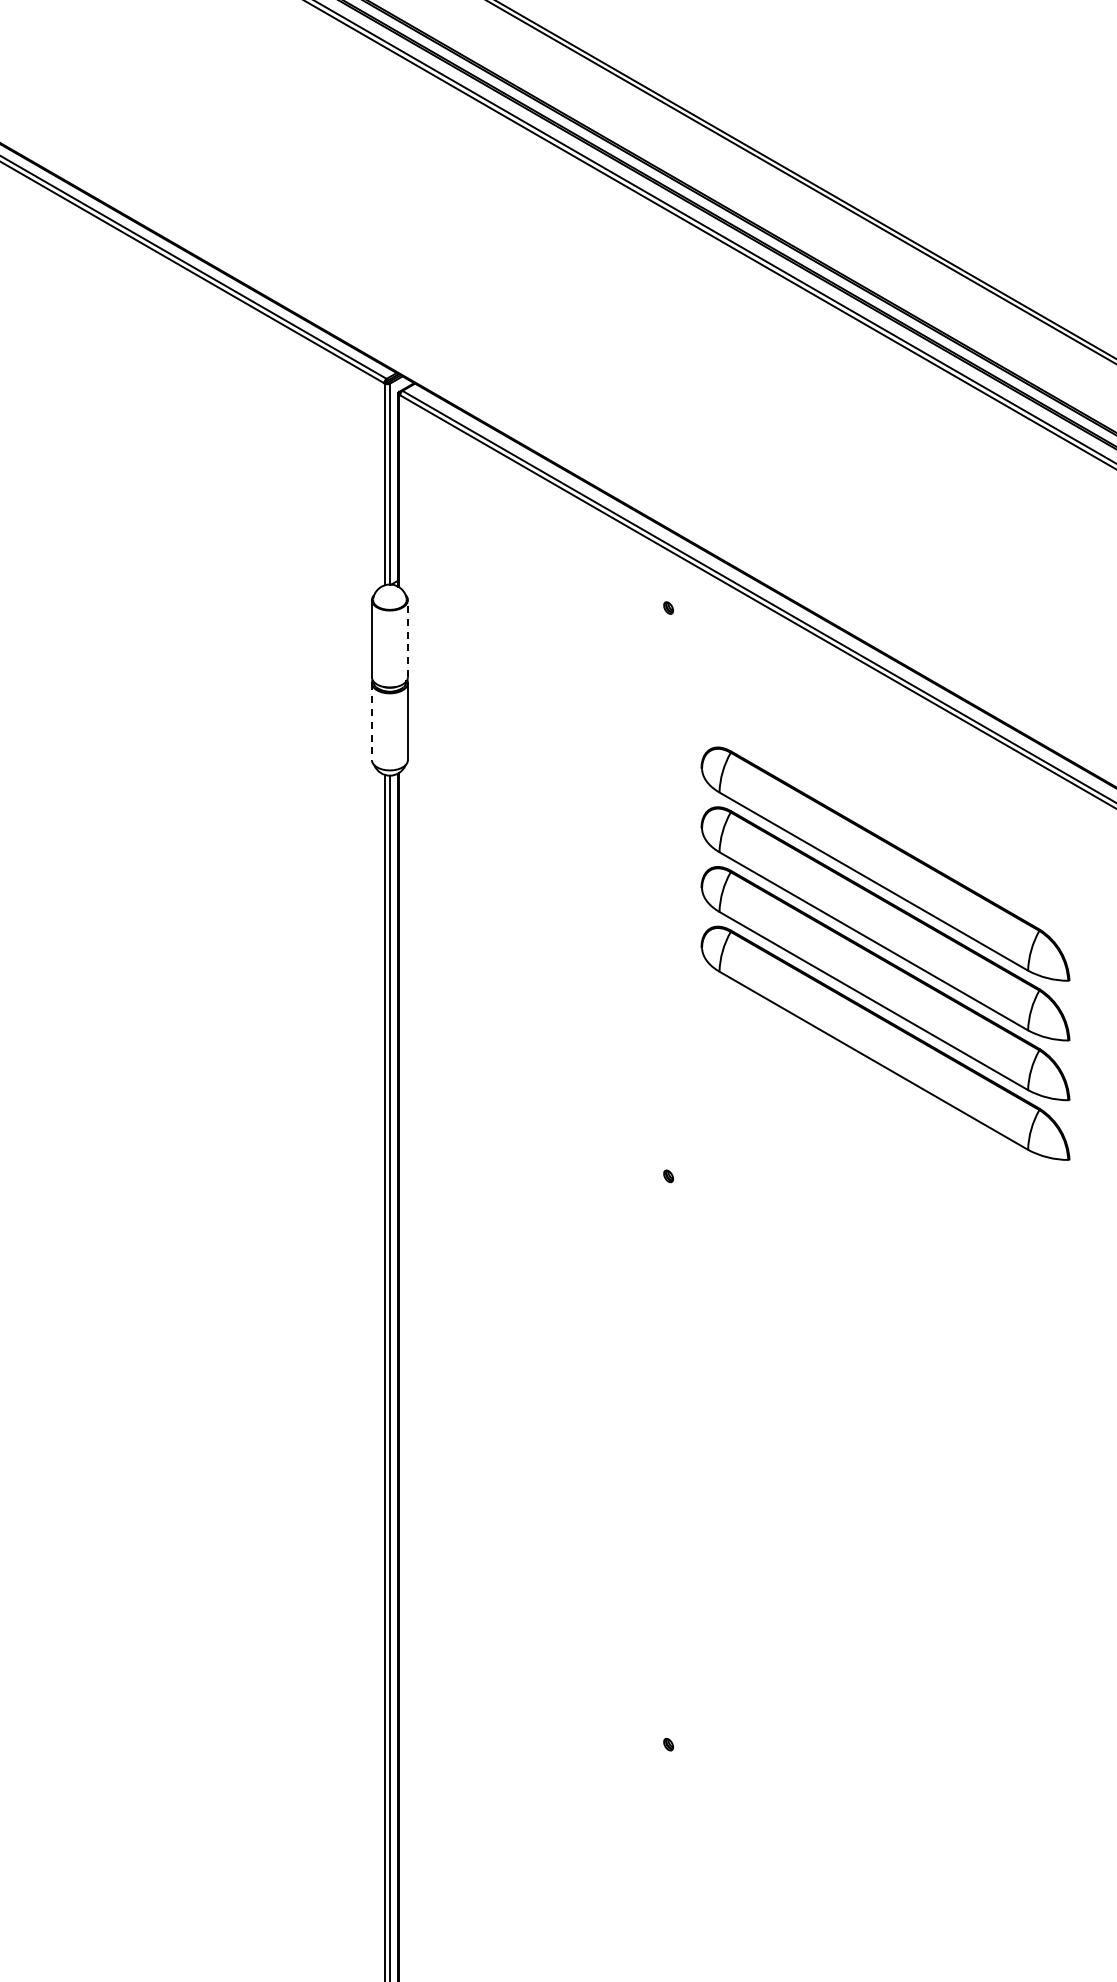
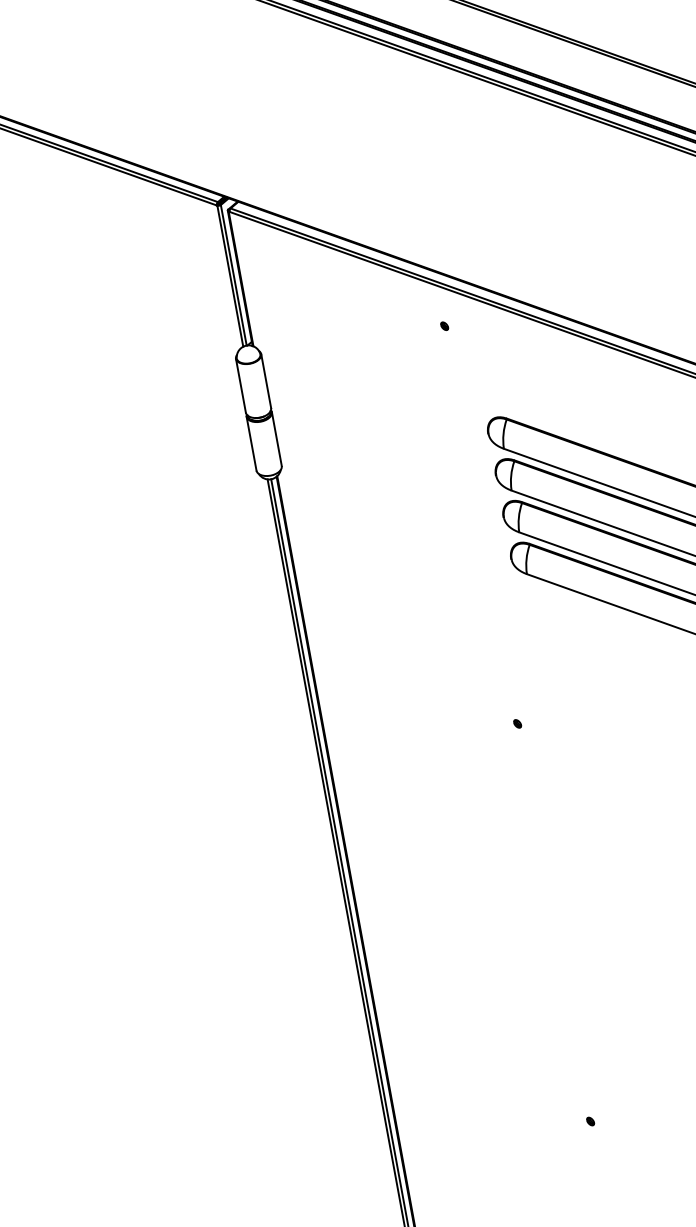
line: (407, 638) -> (265, 381), dashed -> solid
line: (371, 721) -> (251, 443), dashed -> solid

